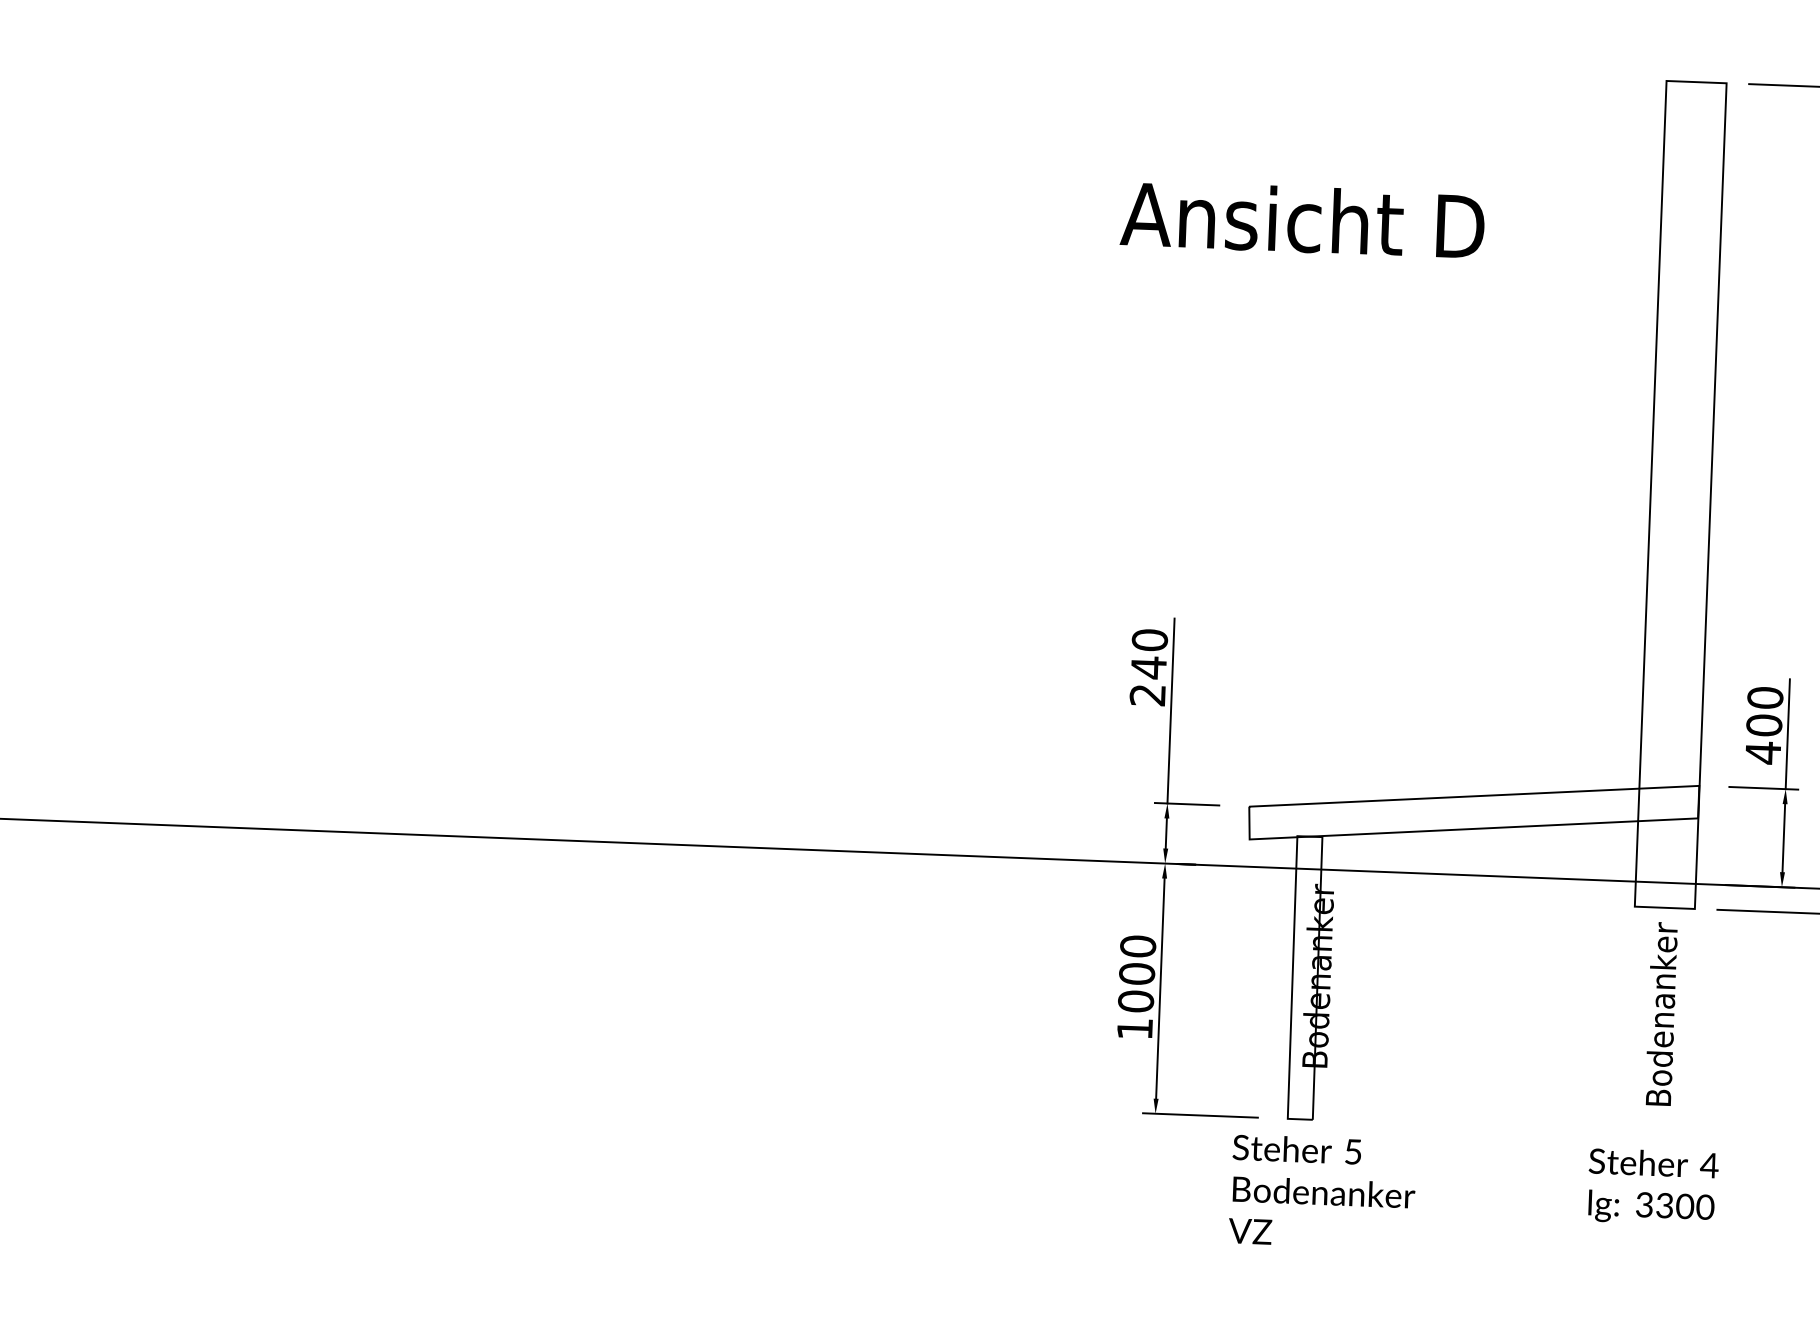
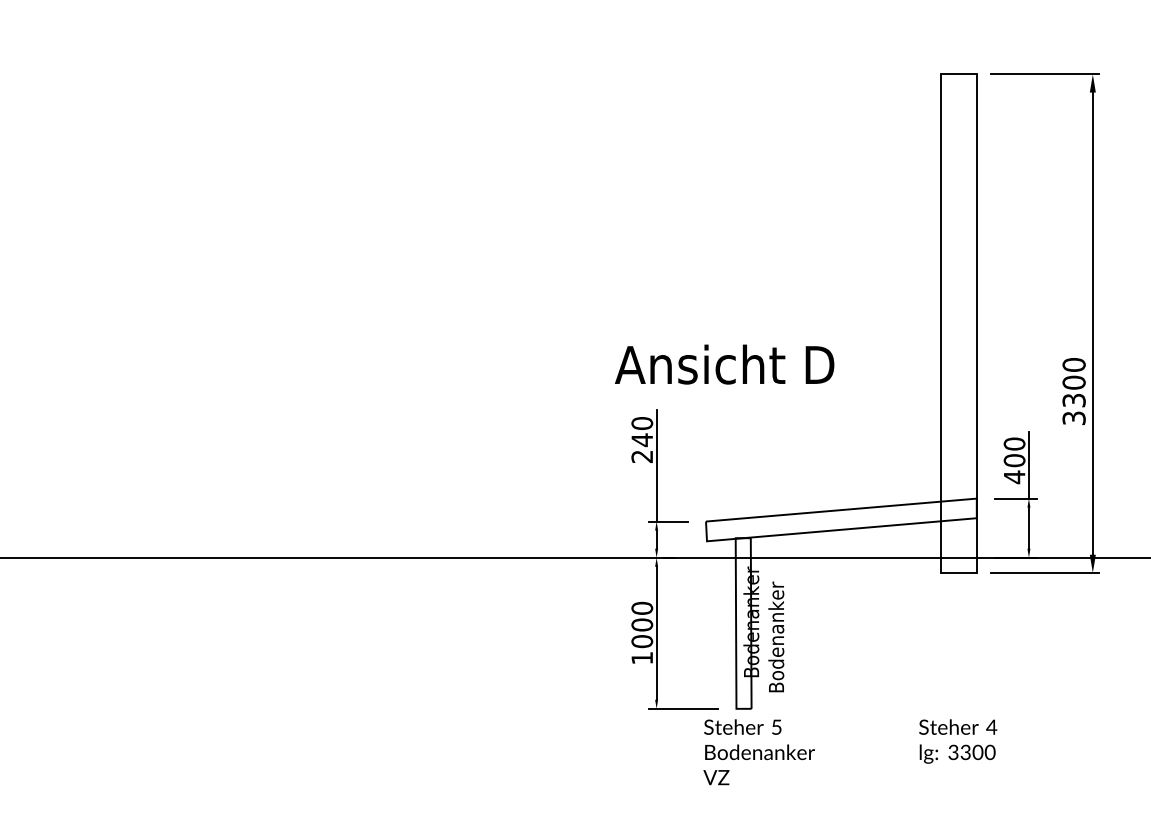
text: (1302, 219) -> (724, 364), moved
text: (1661, 1013) -> (776, 636), moved

